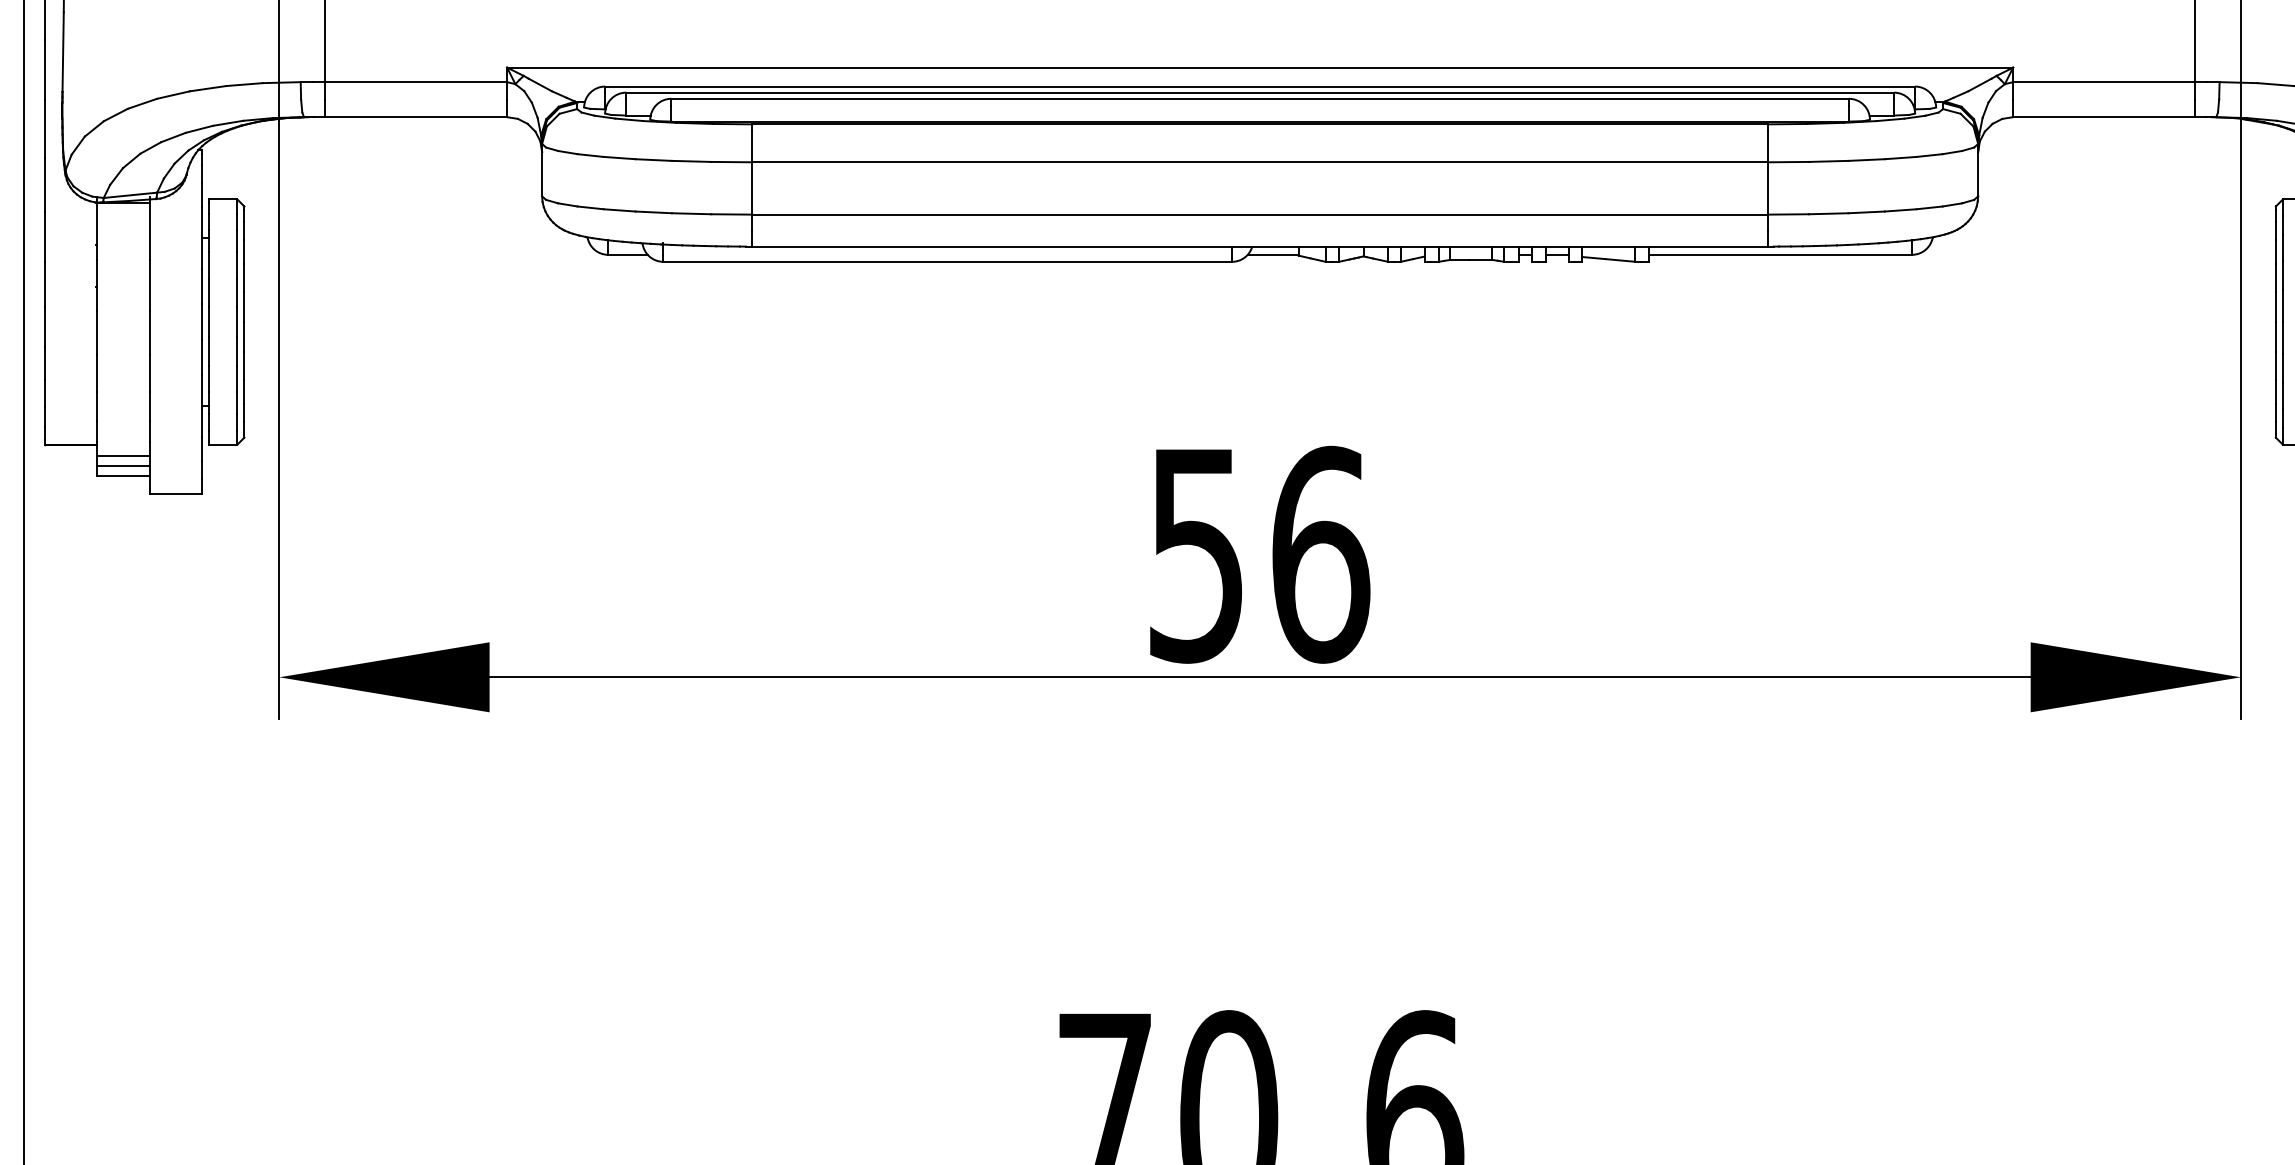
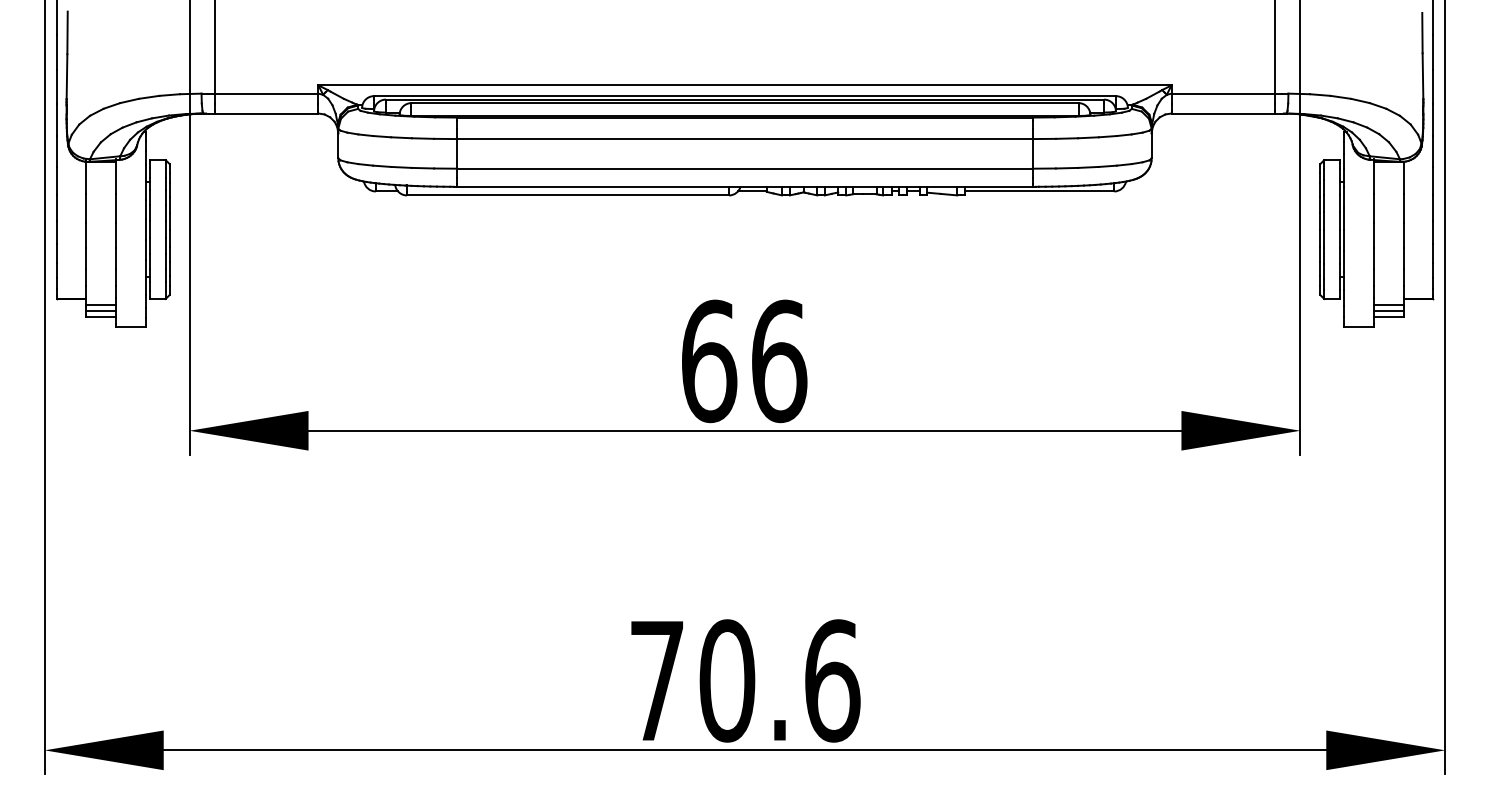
text: (1197, 555) -> (709, 361), 56 -> 66

